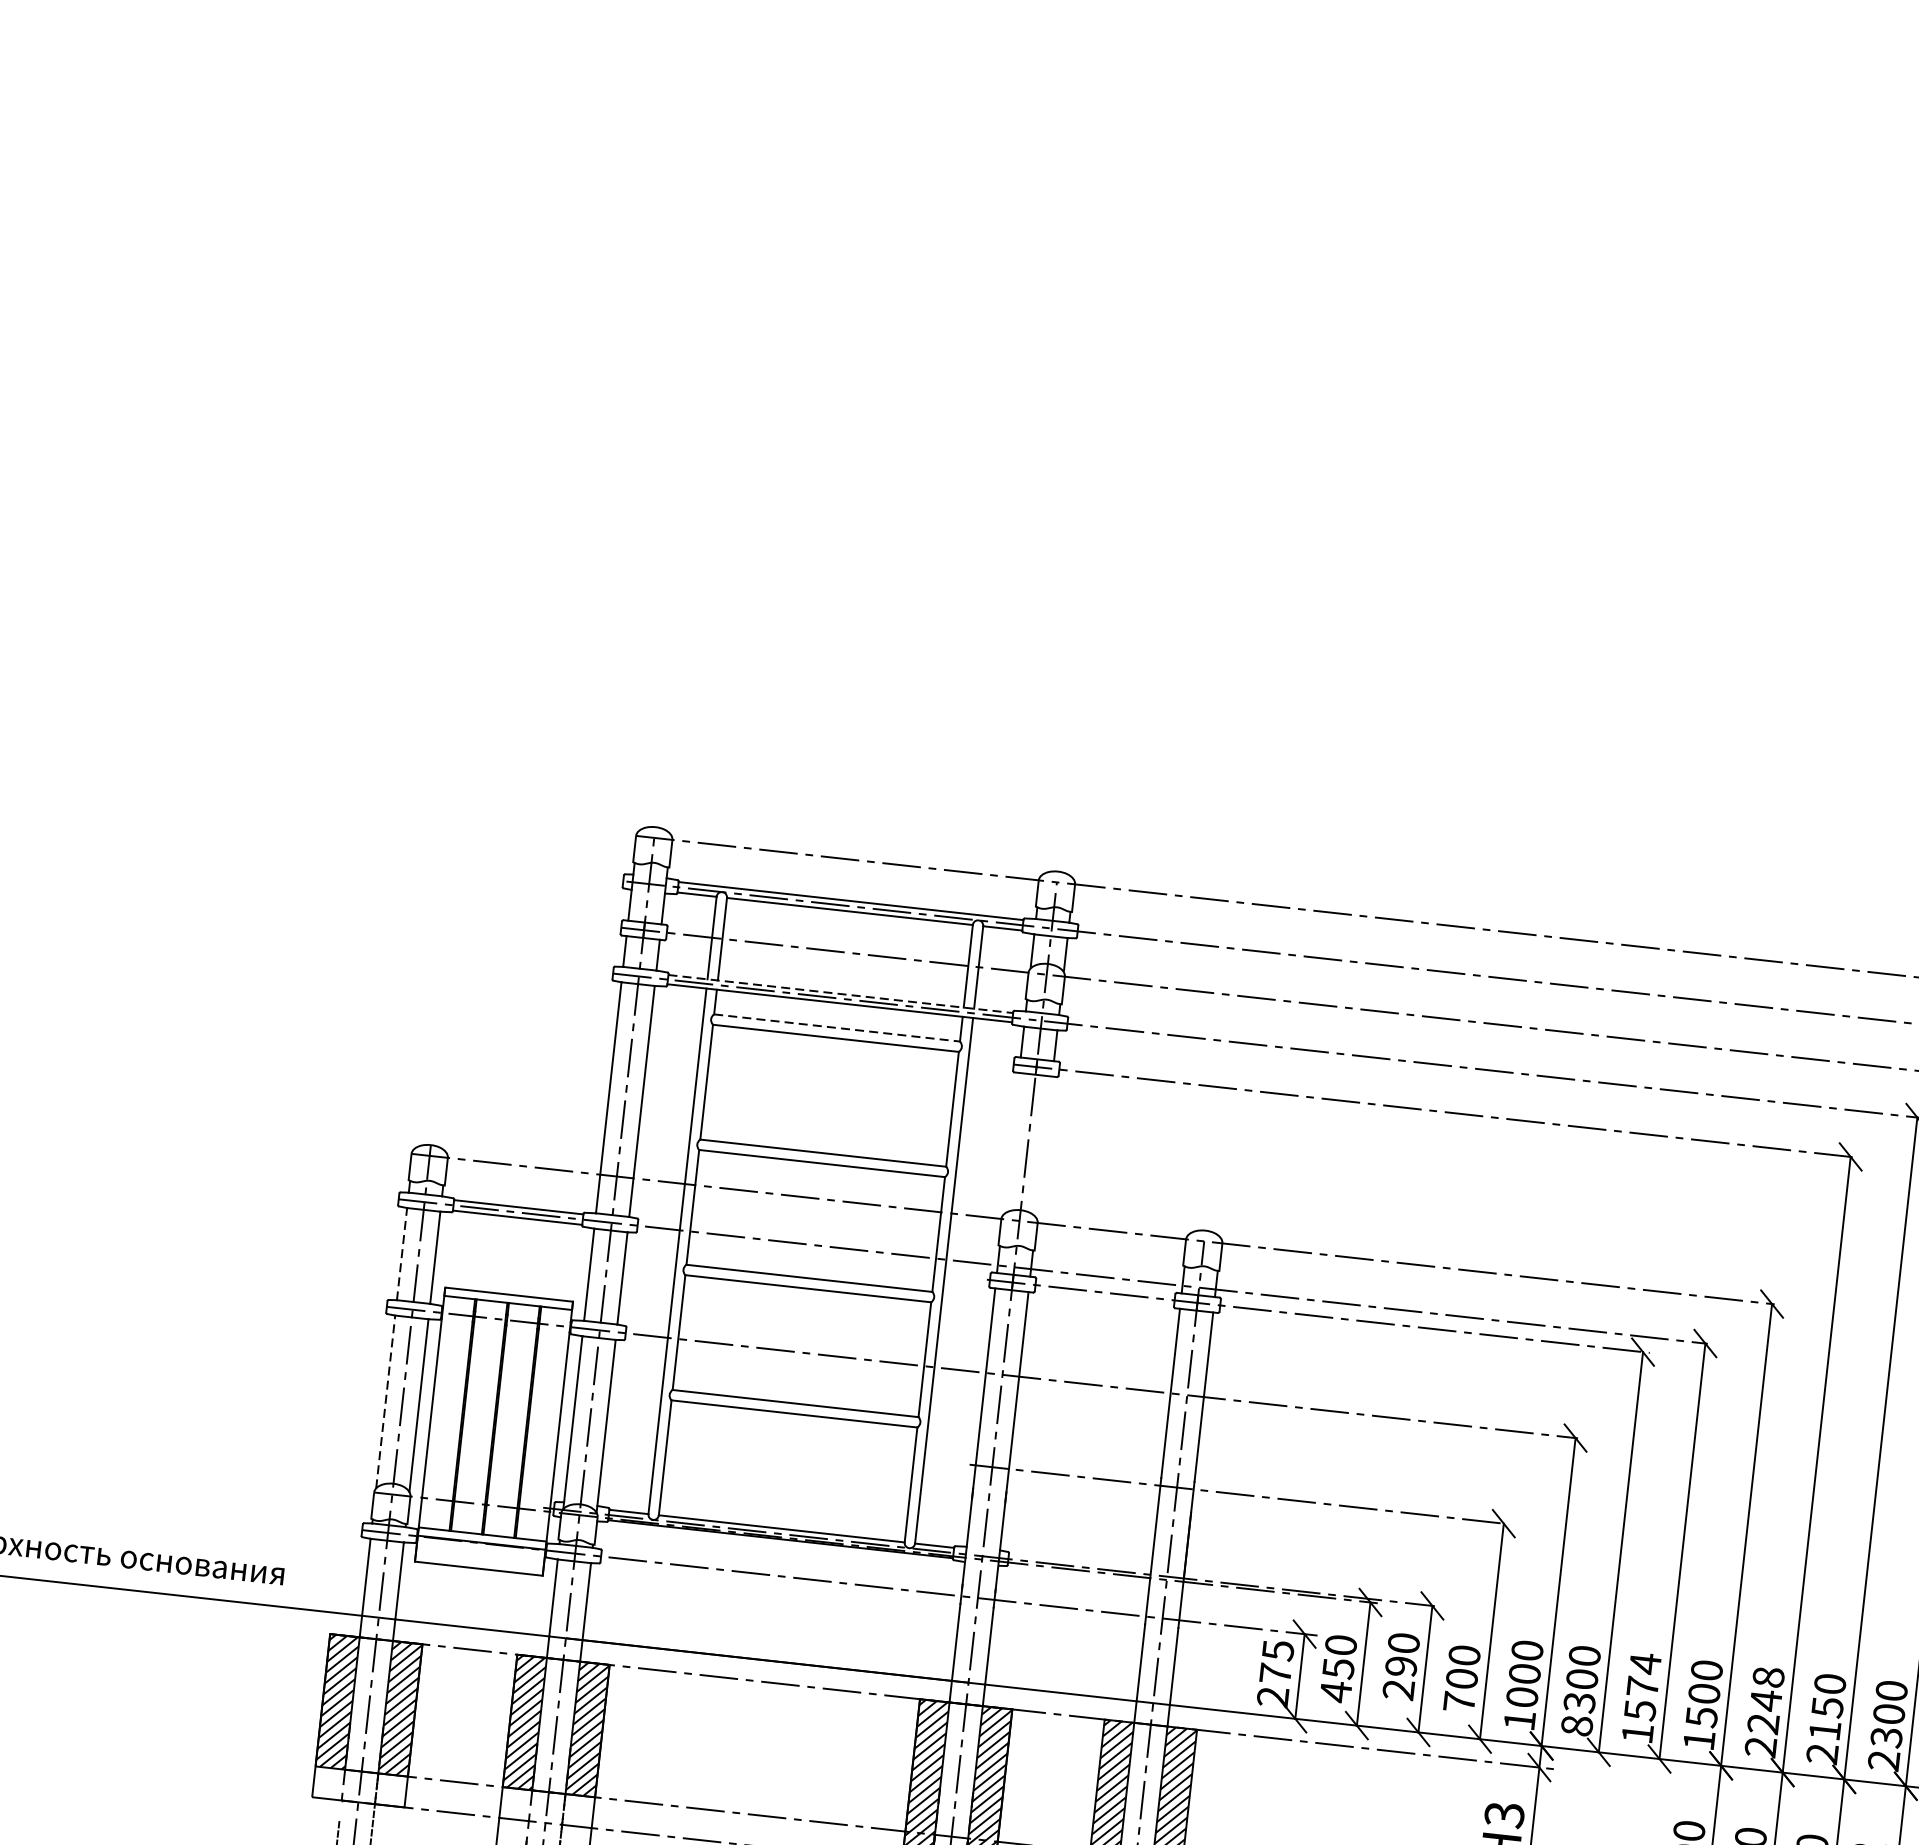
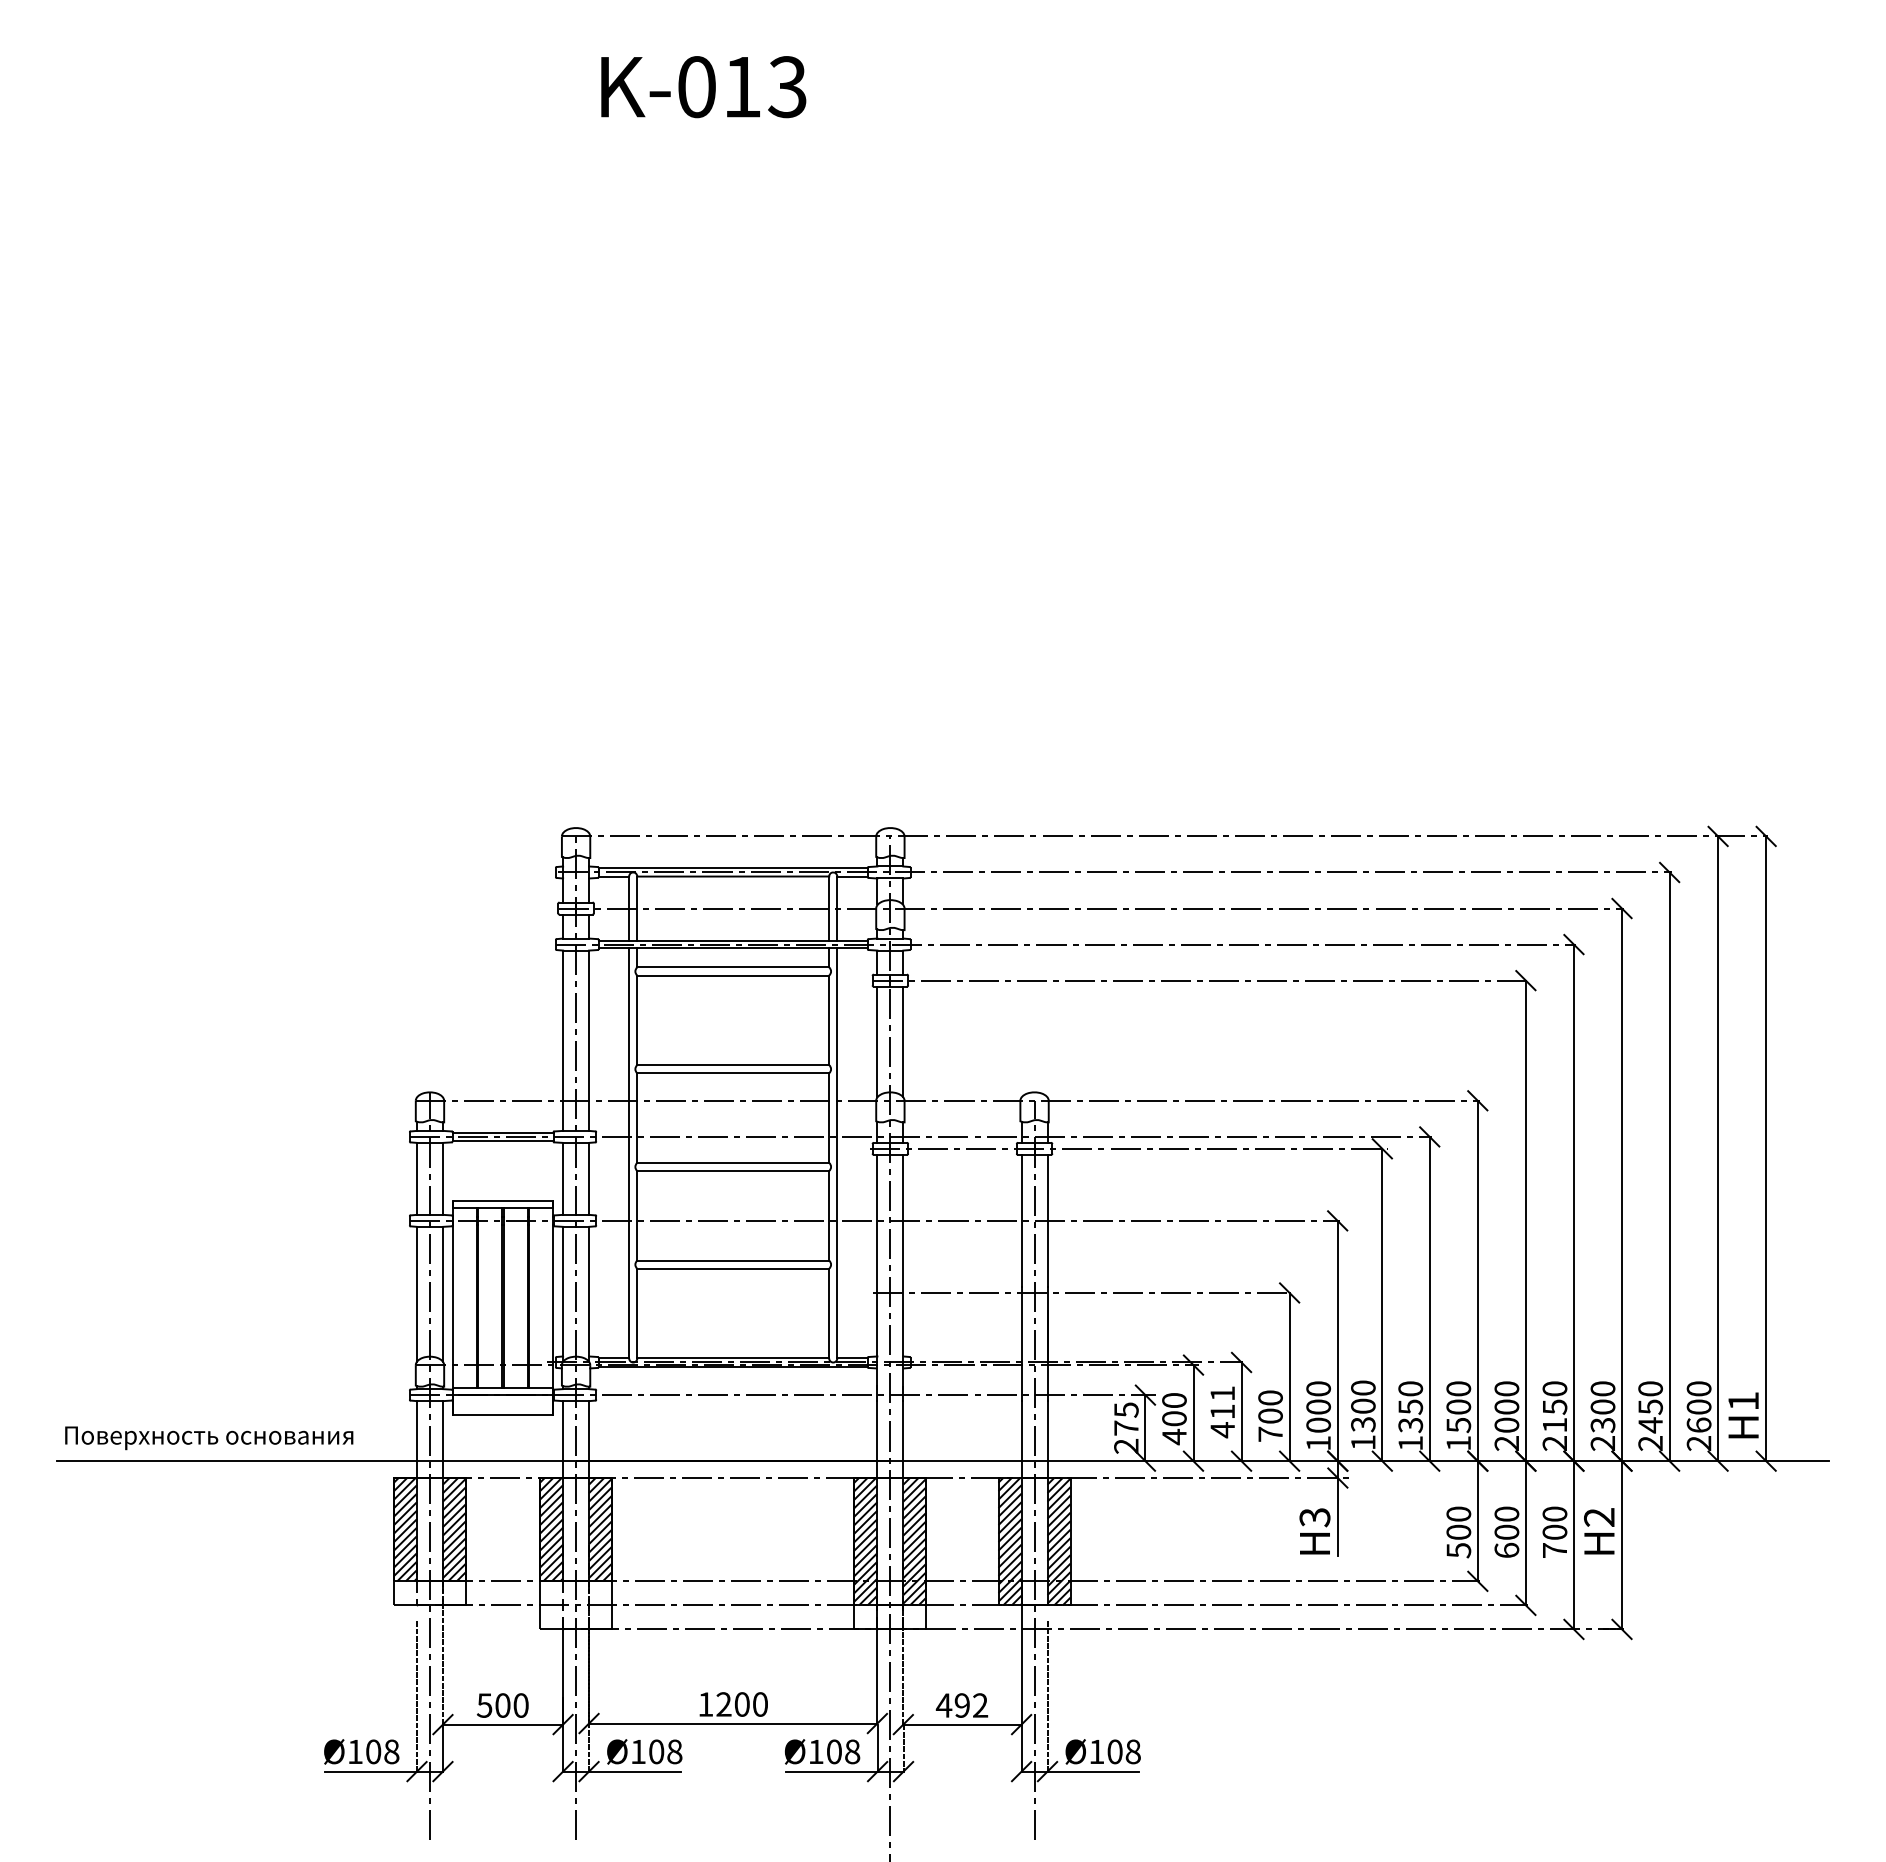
line: (841, 993) -> (733, 940), dashed -> solid
line: (837, 1028) -> (733, 967), dashed -> solid
line: (1011, 1143) -> (877, 1041), added
line: (1044, 1146) -> (903, 1041), added
line: (402, 1253) -> (417, 1178), dashed -> solid
line: (386, 1401) -> (417, 1293), dashed -> solid
text: (1400, 1667) -> (1222, 1412), 290 -> 411
text: (1338, 1668) -> (1174, 1418), 450 -> 400
text: (1642, 1686) -> (1410, 1406), 1574 -> 1350
text: (1765, 1699) -> (1506, 1406), 2248 -> 2000
text: (1577, 1725) -> (1363, 1442), 8300 -> 1300

